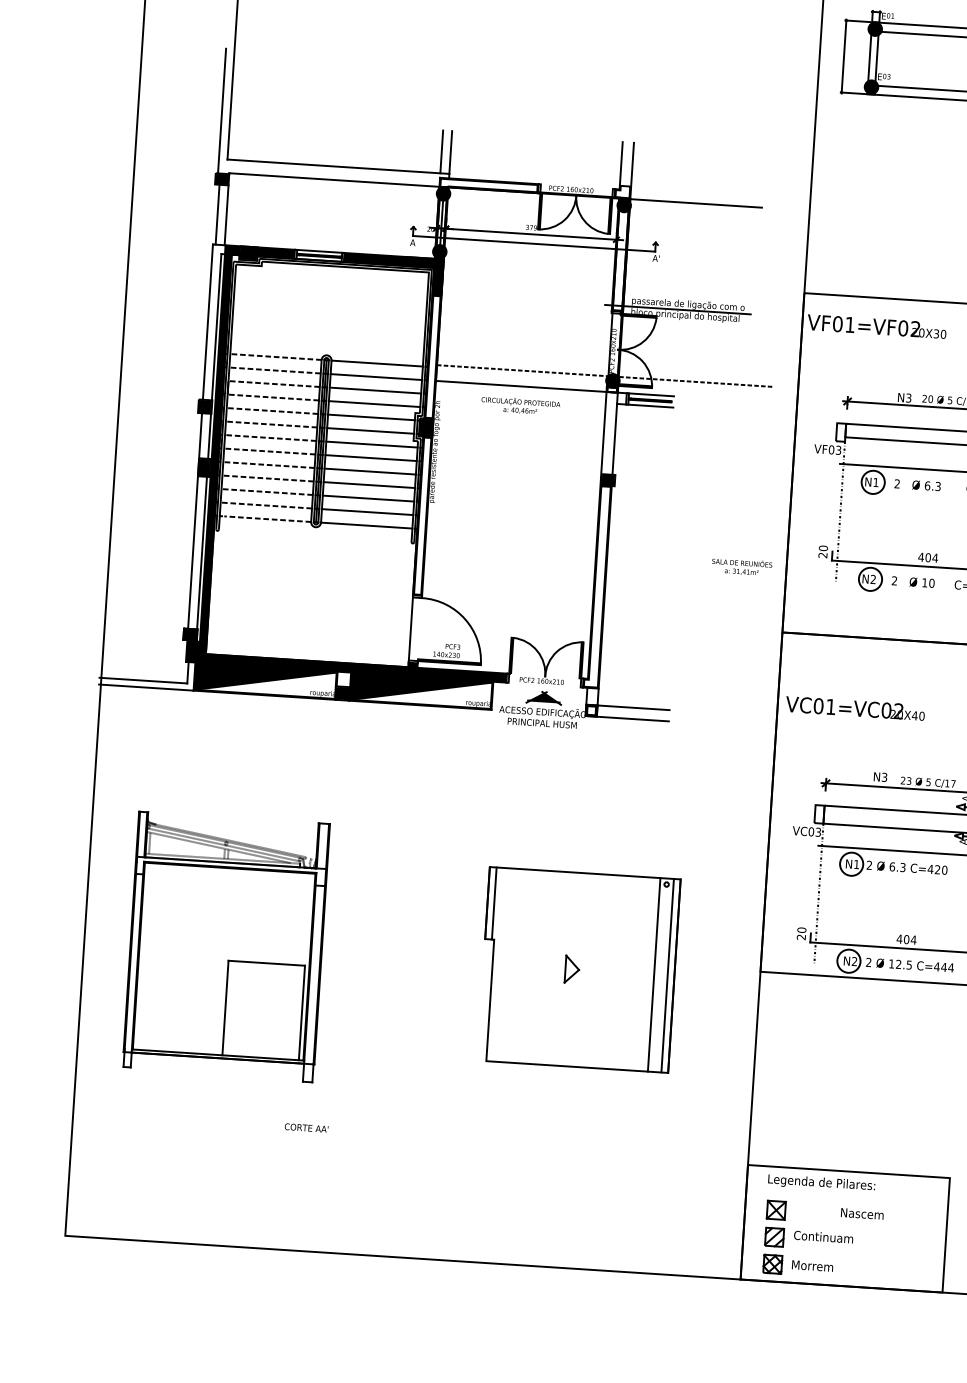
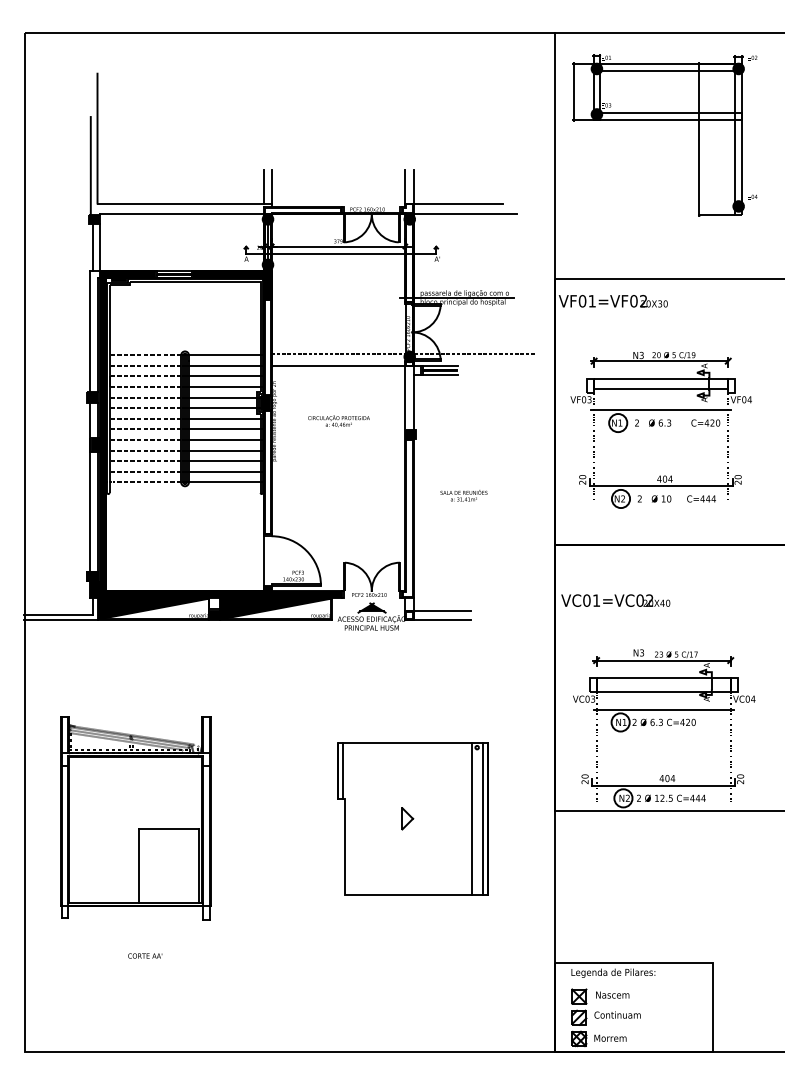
line: (682, 188) -> (454, 203), added
text: (520, 406) -> (338, 421), moved
text: (741, 566) -> (463, 495), moved
text: (307, 1127) -> (145, 955), moved
text: (862, 1213) -> (612, 994), moved

